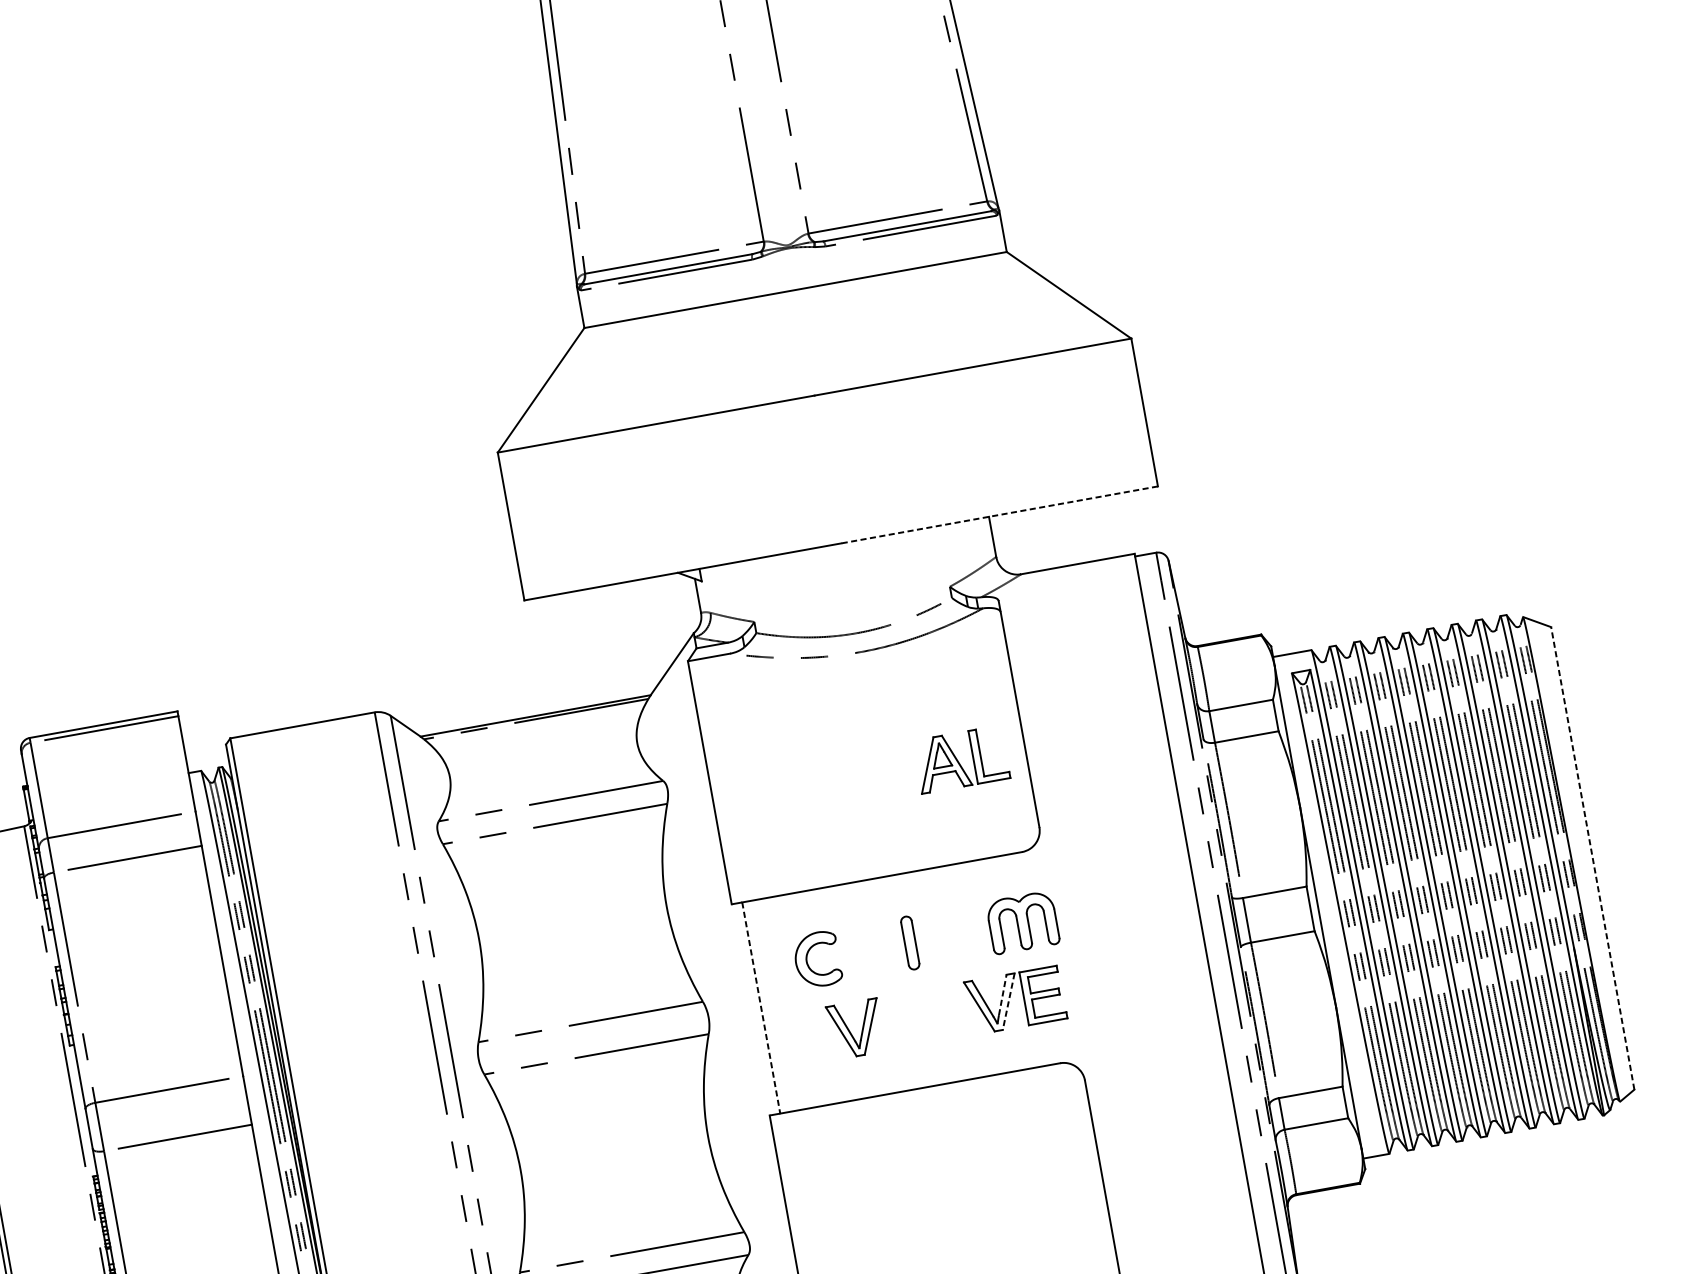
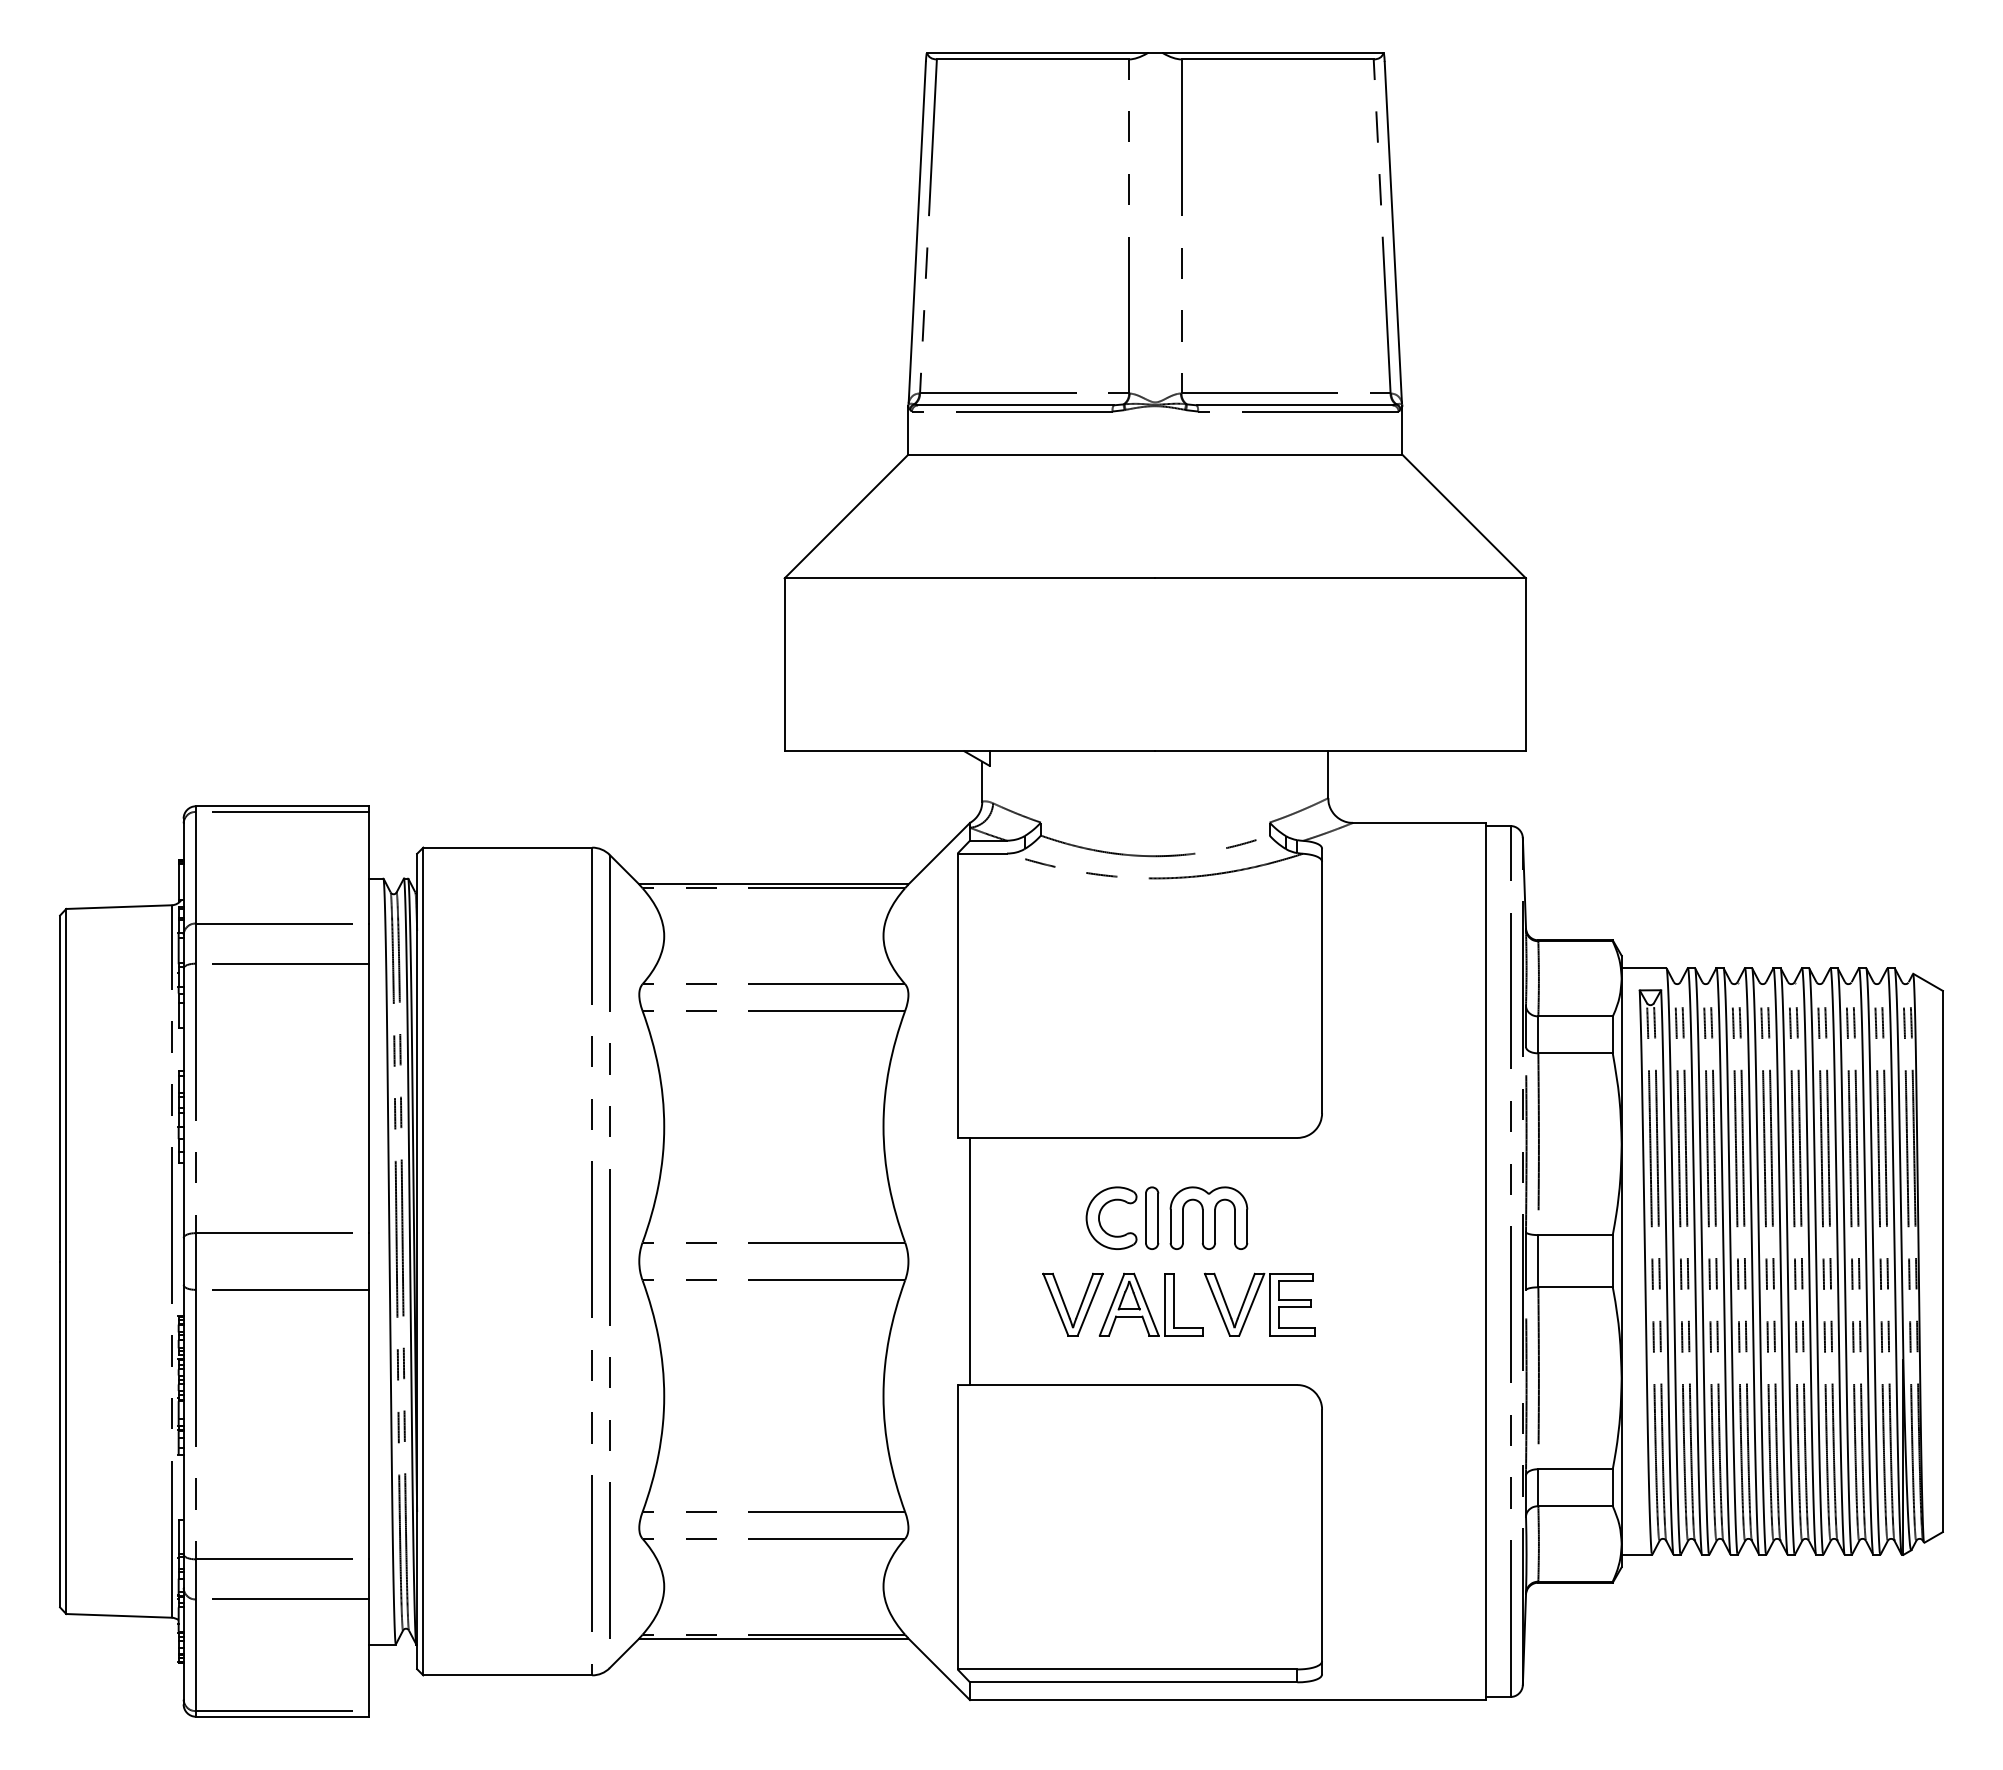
line: (999, 515) -> (1340, 751), dashed -> solid
part: (960, 759) -> (1150, 1304), moved
line: (1592, 858) -> (1942, 1261), dashed -> solid
part: (1022, 922) -> (1208, 1217), moved
part: (807, 959) -> (1100, 1215), moved
line: (1002, 995) -> (1246, 1296), dashed -> solid
line: (1008, 1002) -> (1251, 1305), dashed -> solid
line: (761, 1007) -> (970, 1261), dashed -> solid

